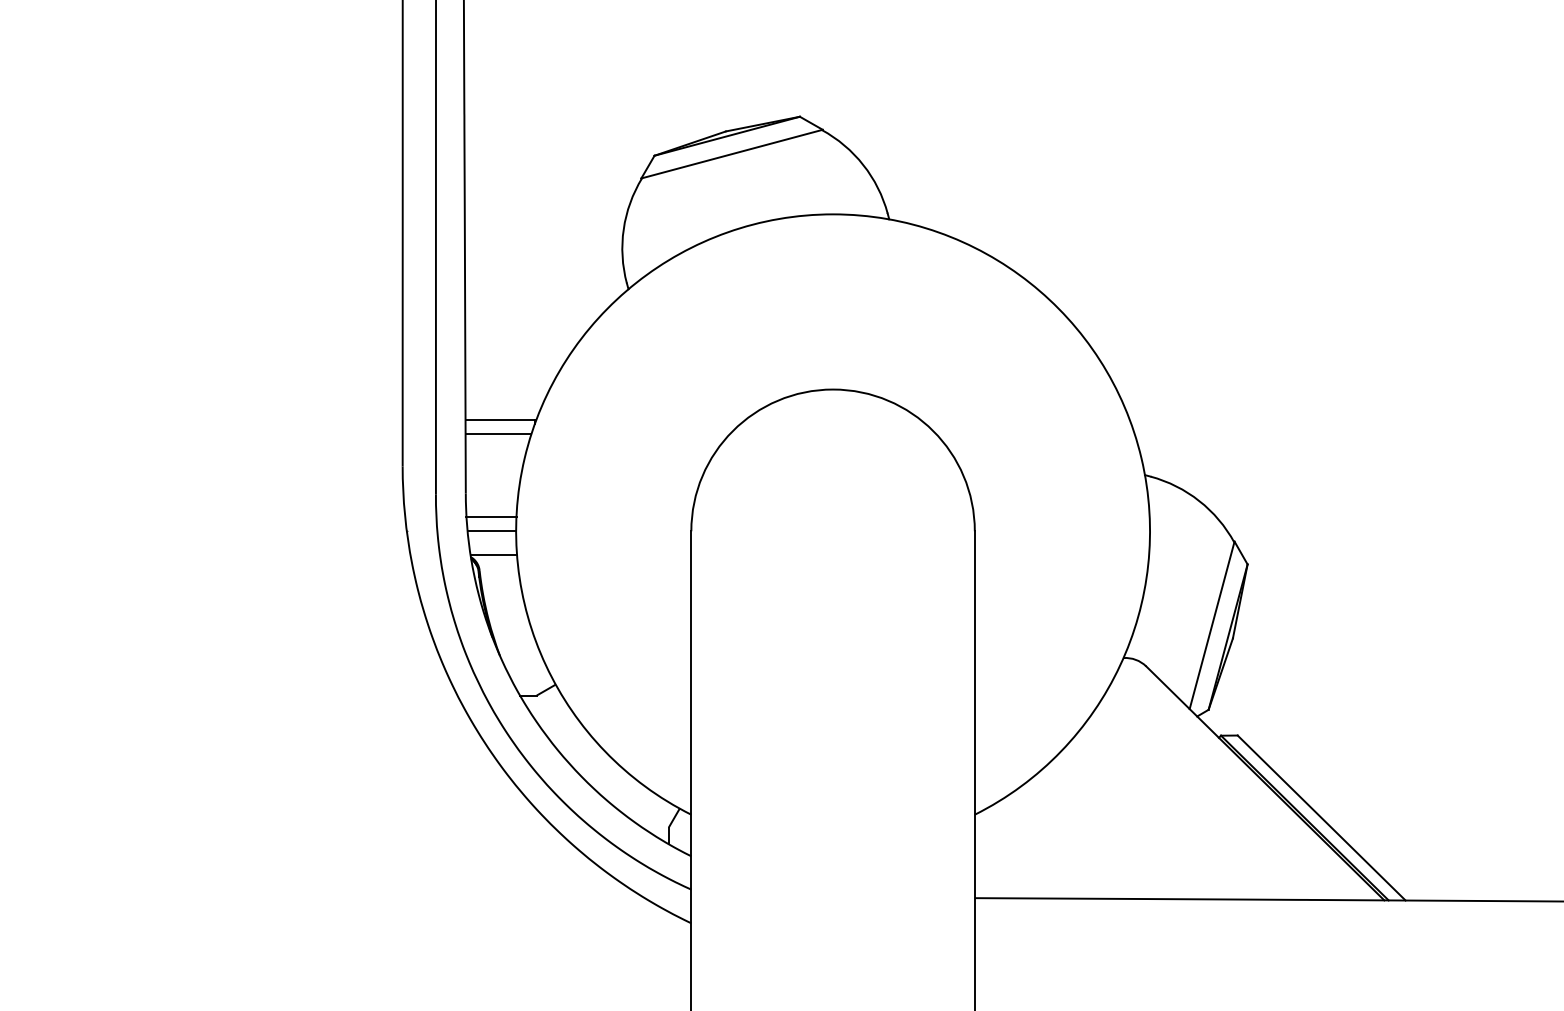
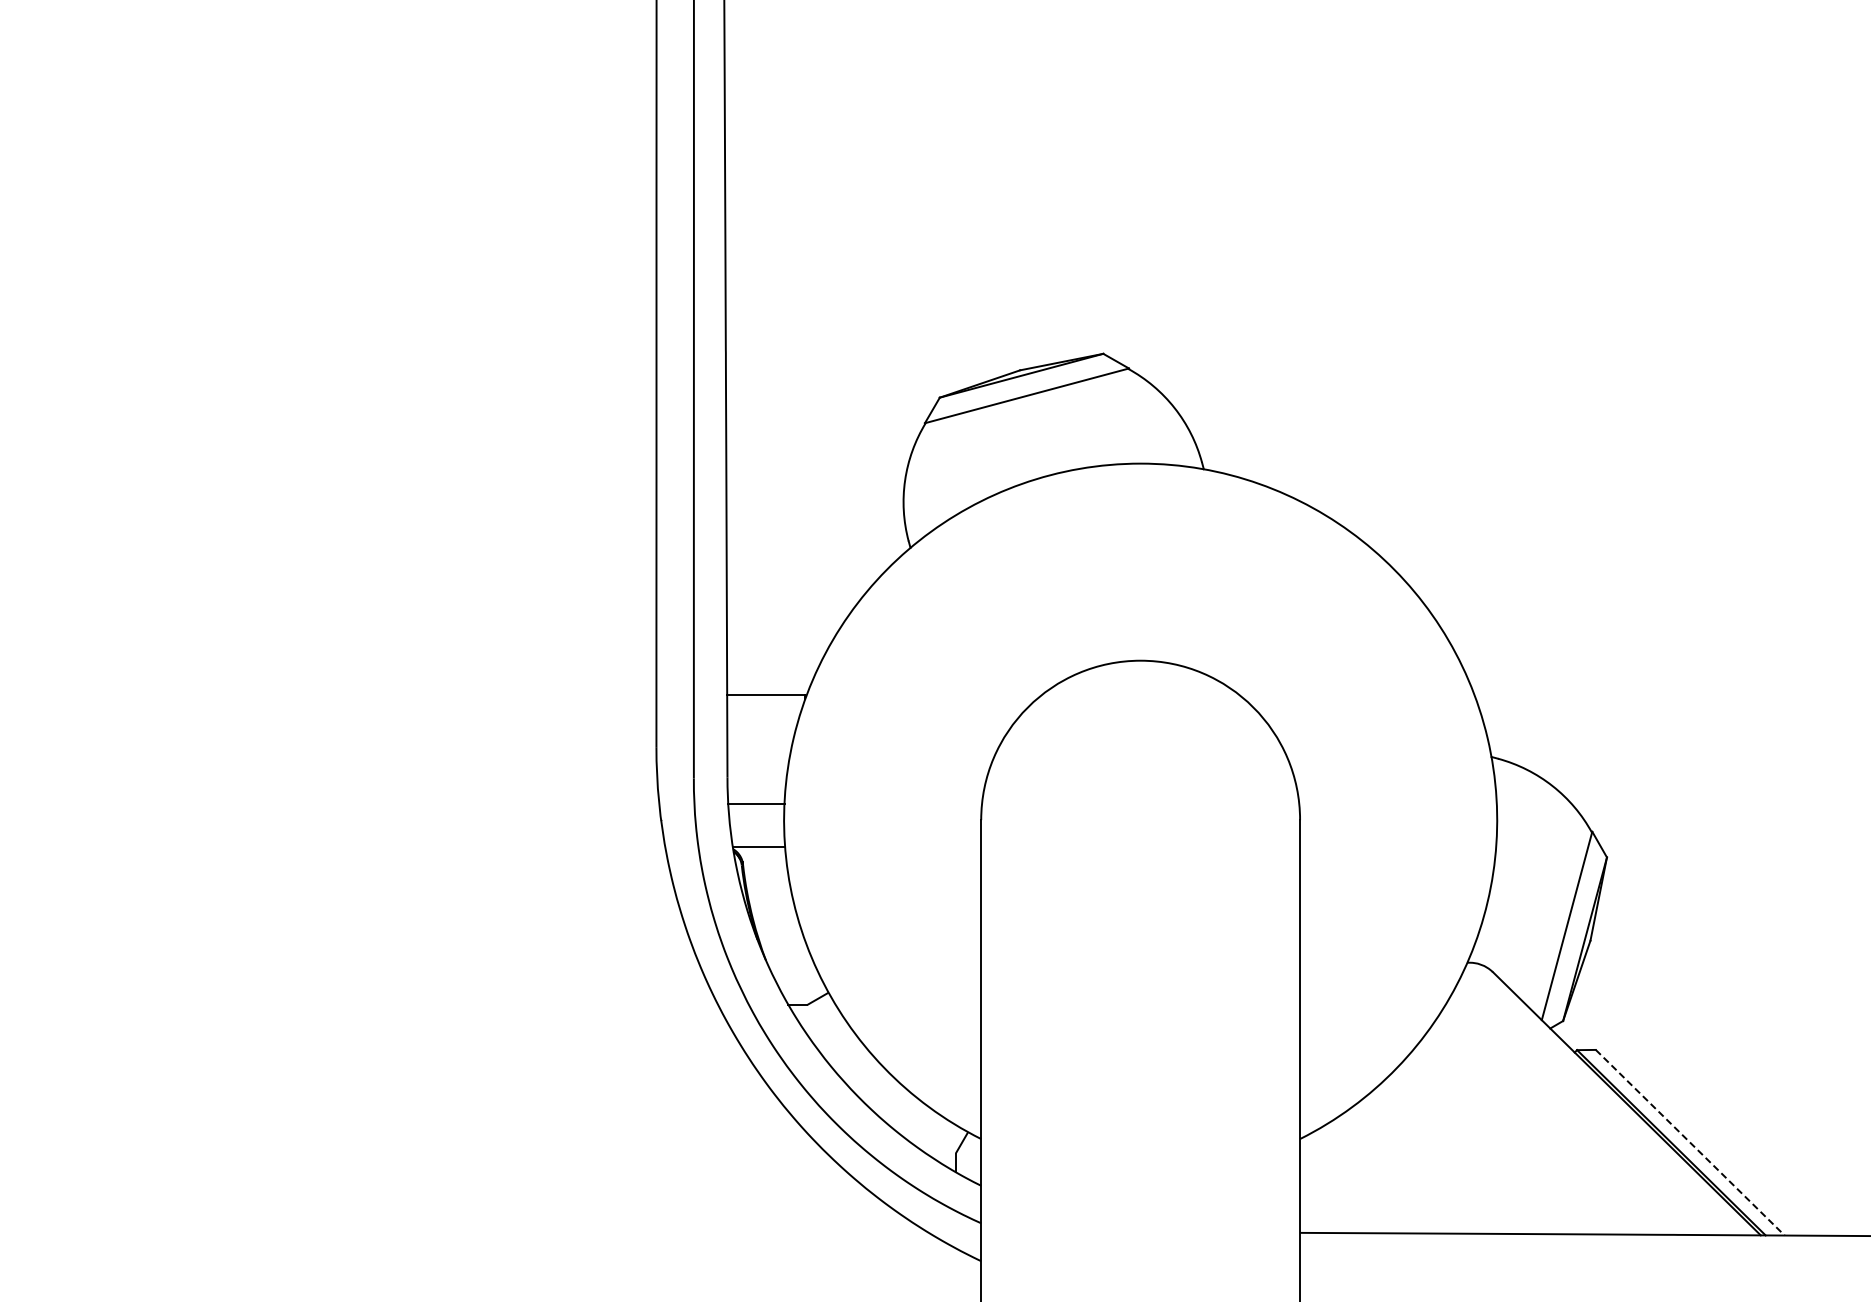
line: (498, 434) -> (764, 711), removed
line: (491, 531) -> (756, 820), removed
line: (1321, 818) -> (1690, 1143), solid -> dashed

